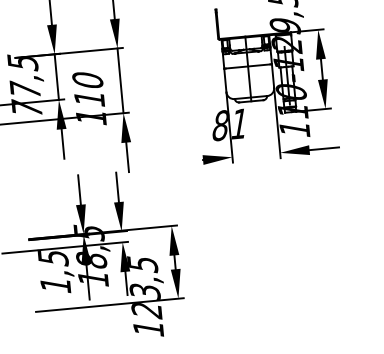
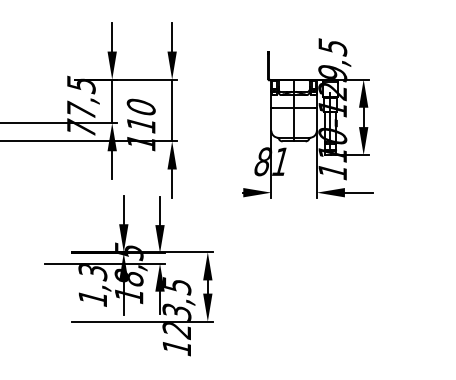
text: (52, 259) -> (92, 273), 1,5 -> 1,3

